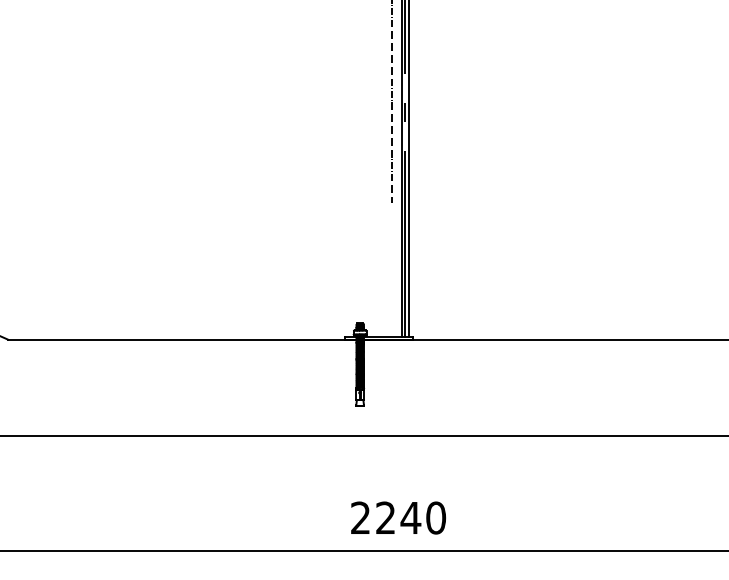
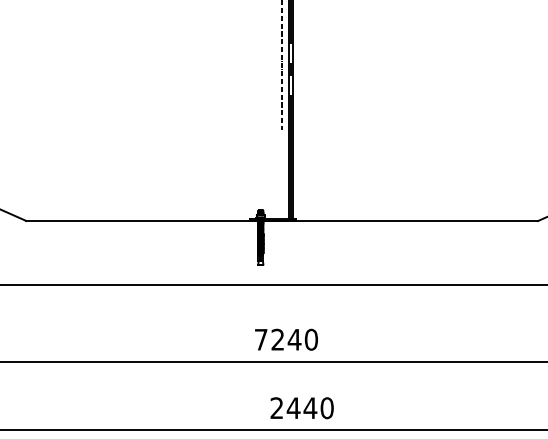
text: (359, 517) -> (260, 339), 2240 -> 7240

